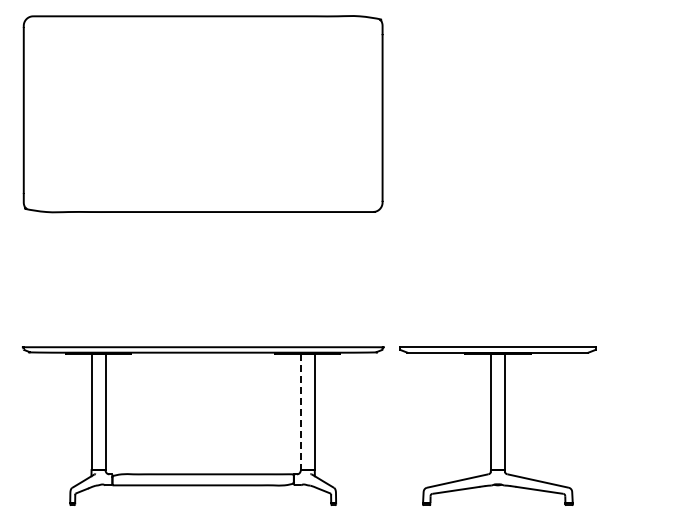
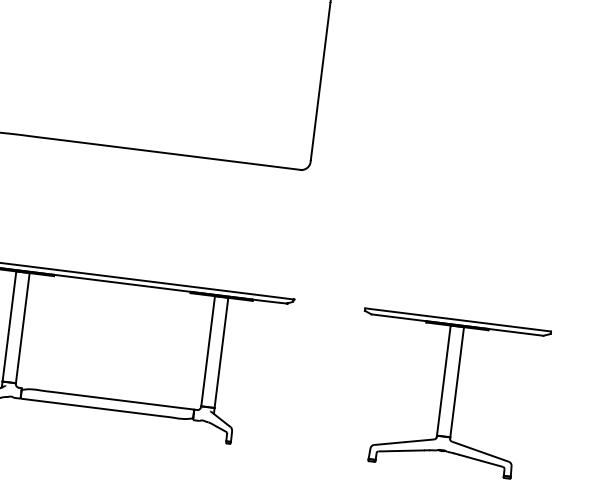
line: (300, 411) -> (207, 350), dashed -> solid
part: (497, 425) -> (448, 394), moved

